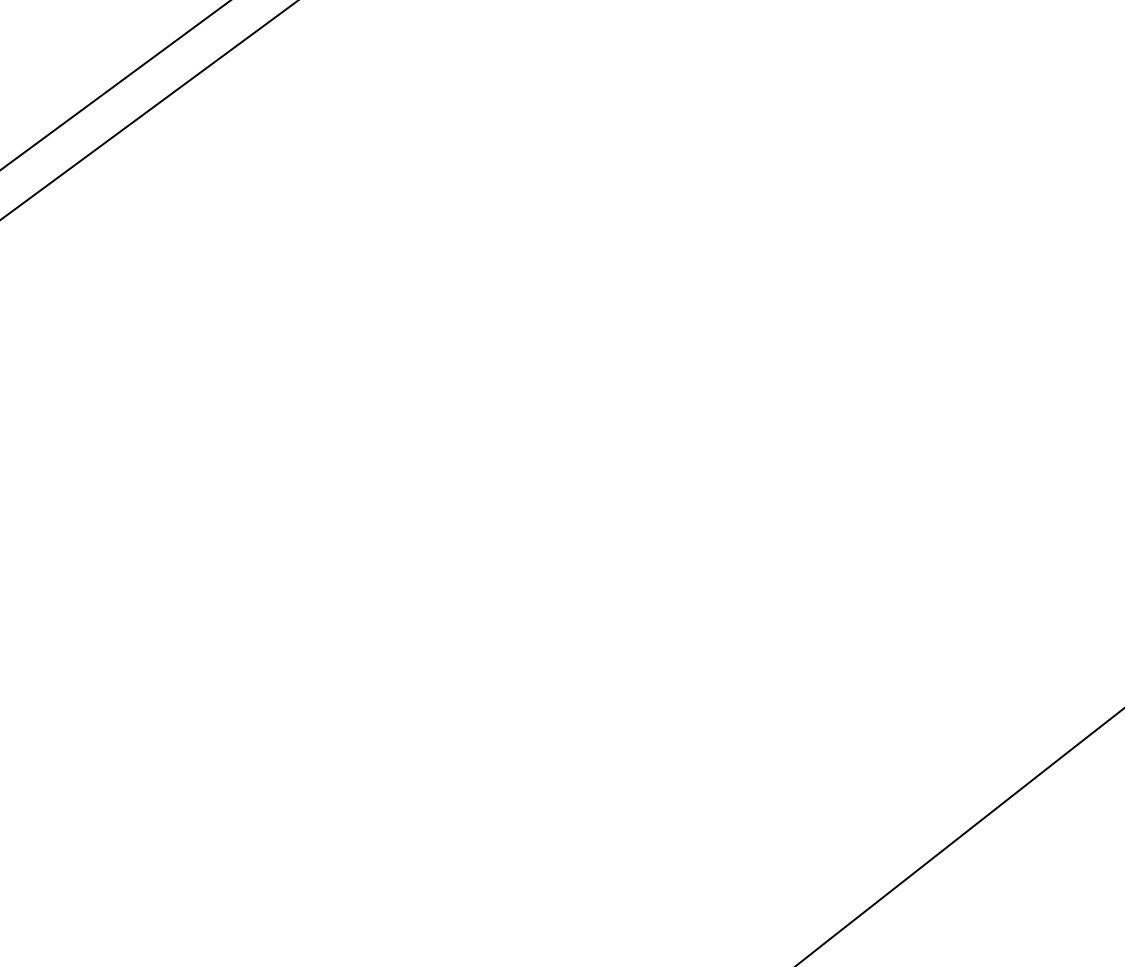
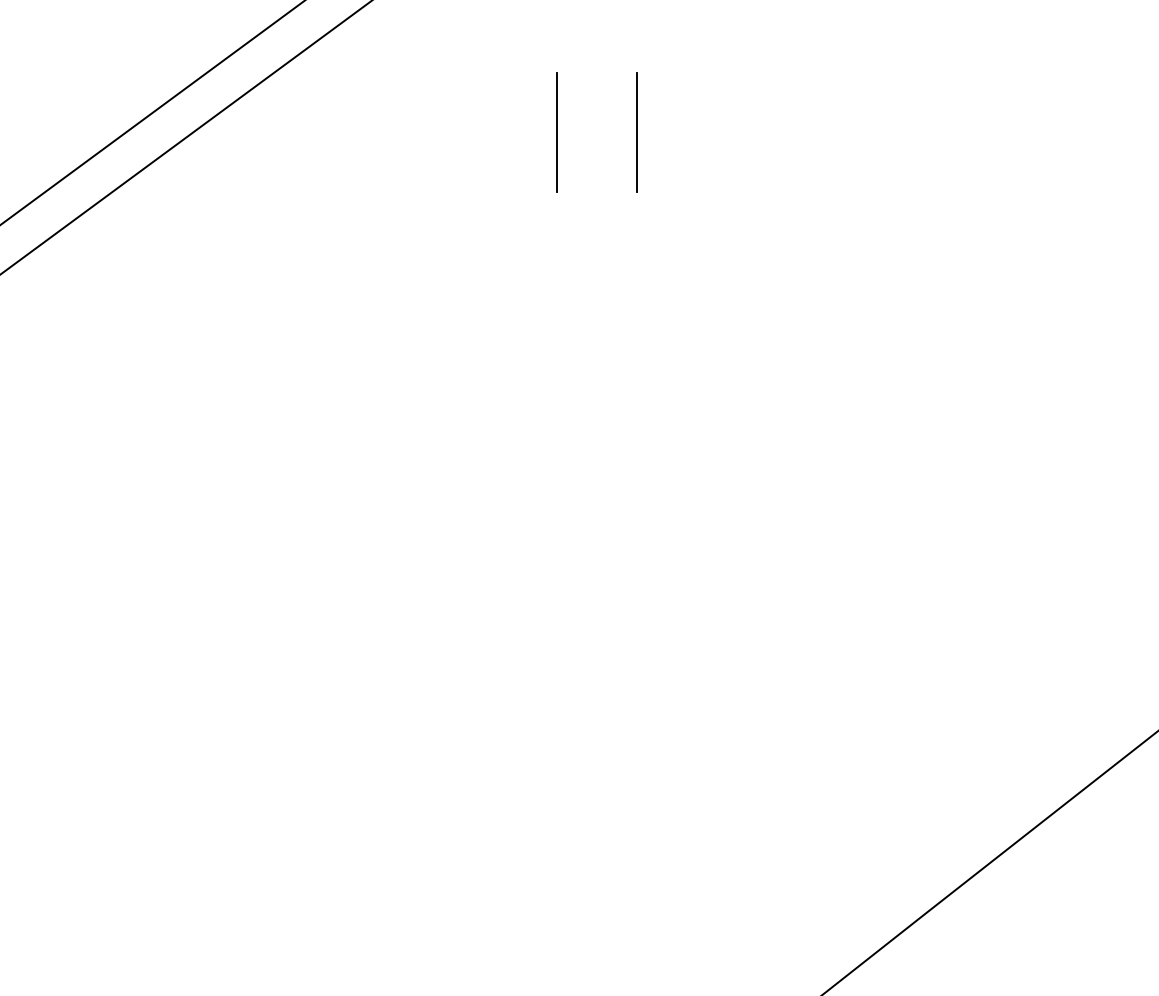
line: (466, 146) -> (556, 132), added
line: (547, 146) -> (636, 132), added

